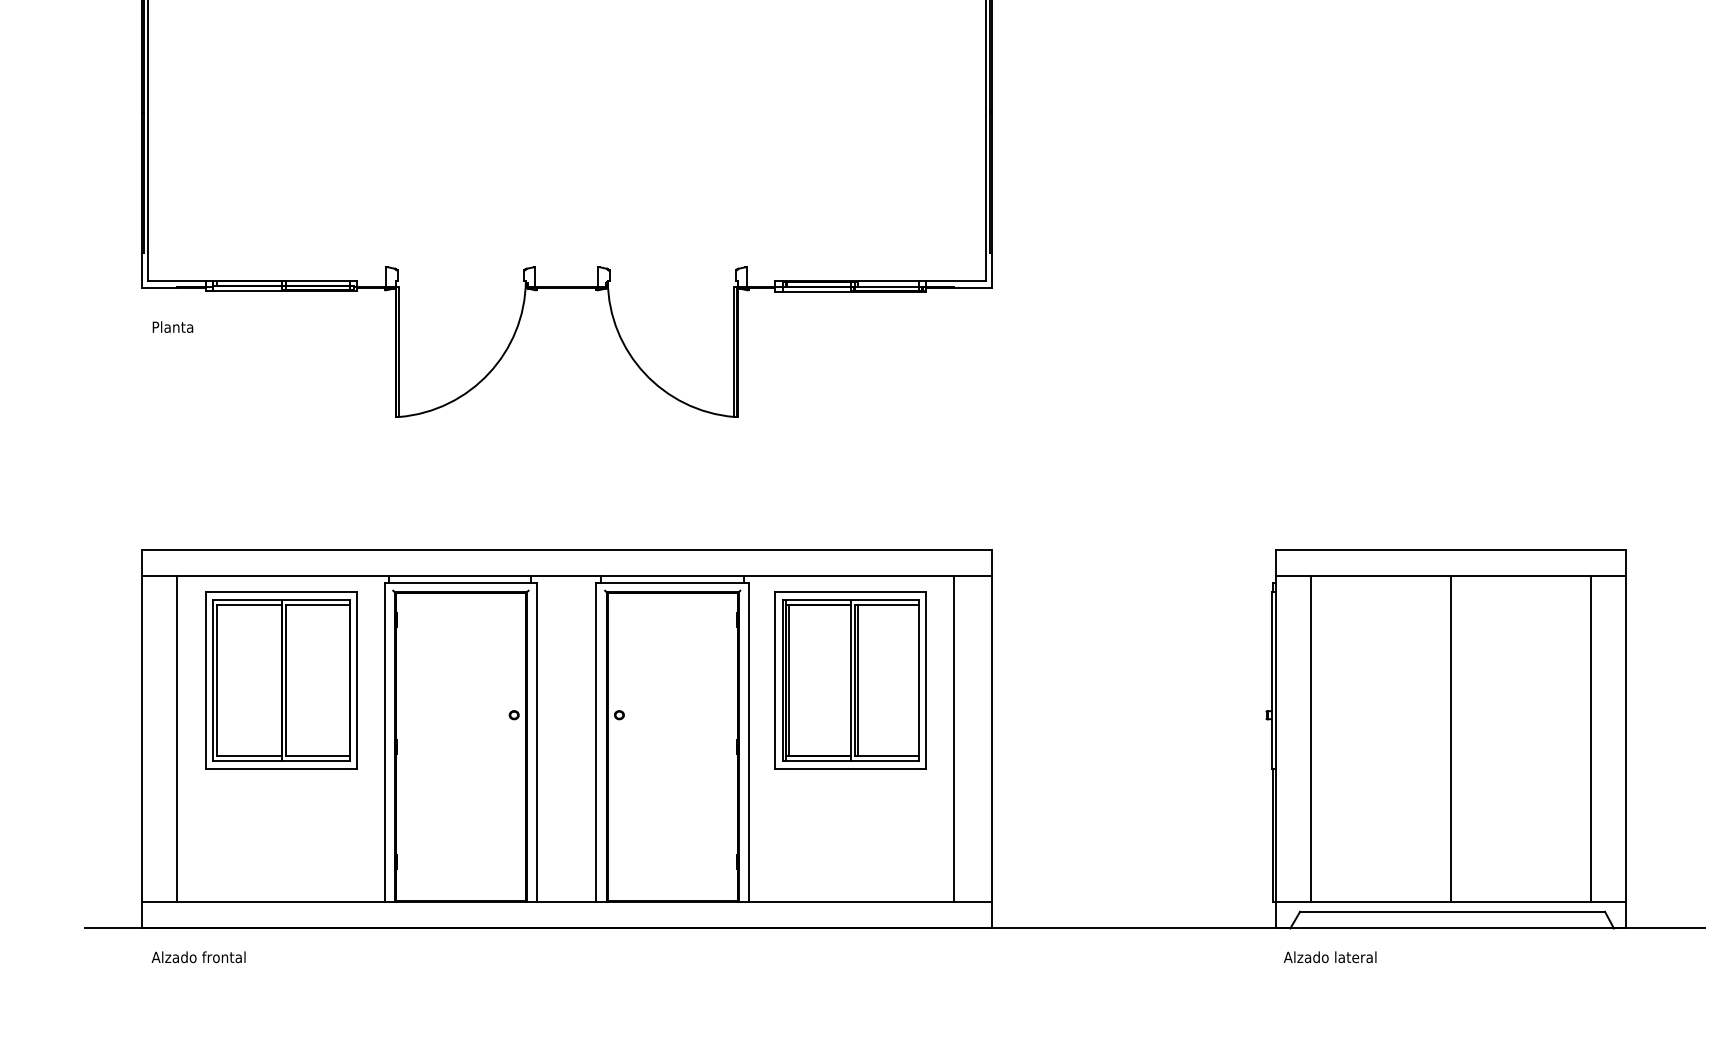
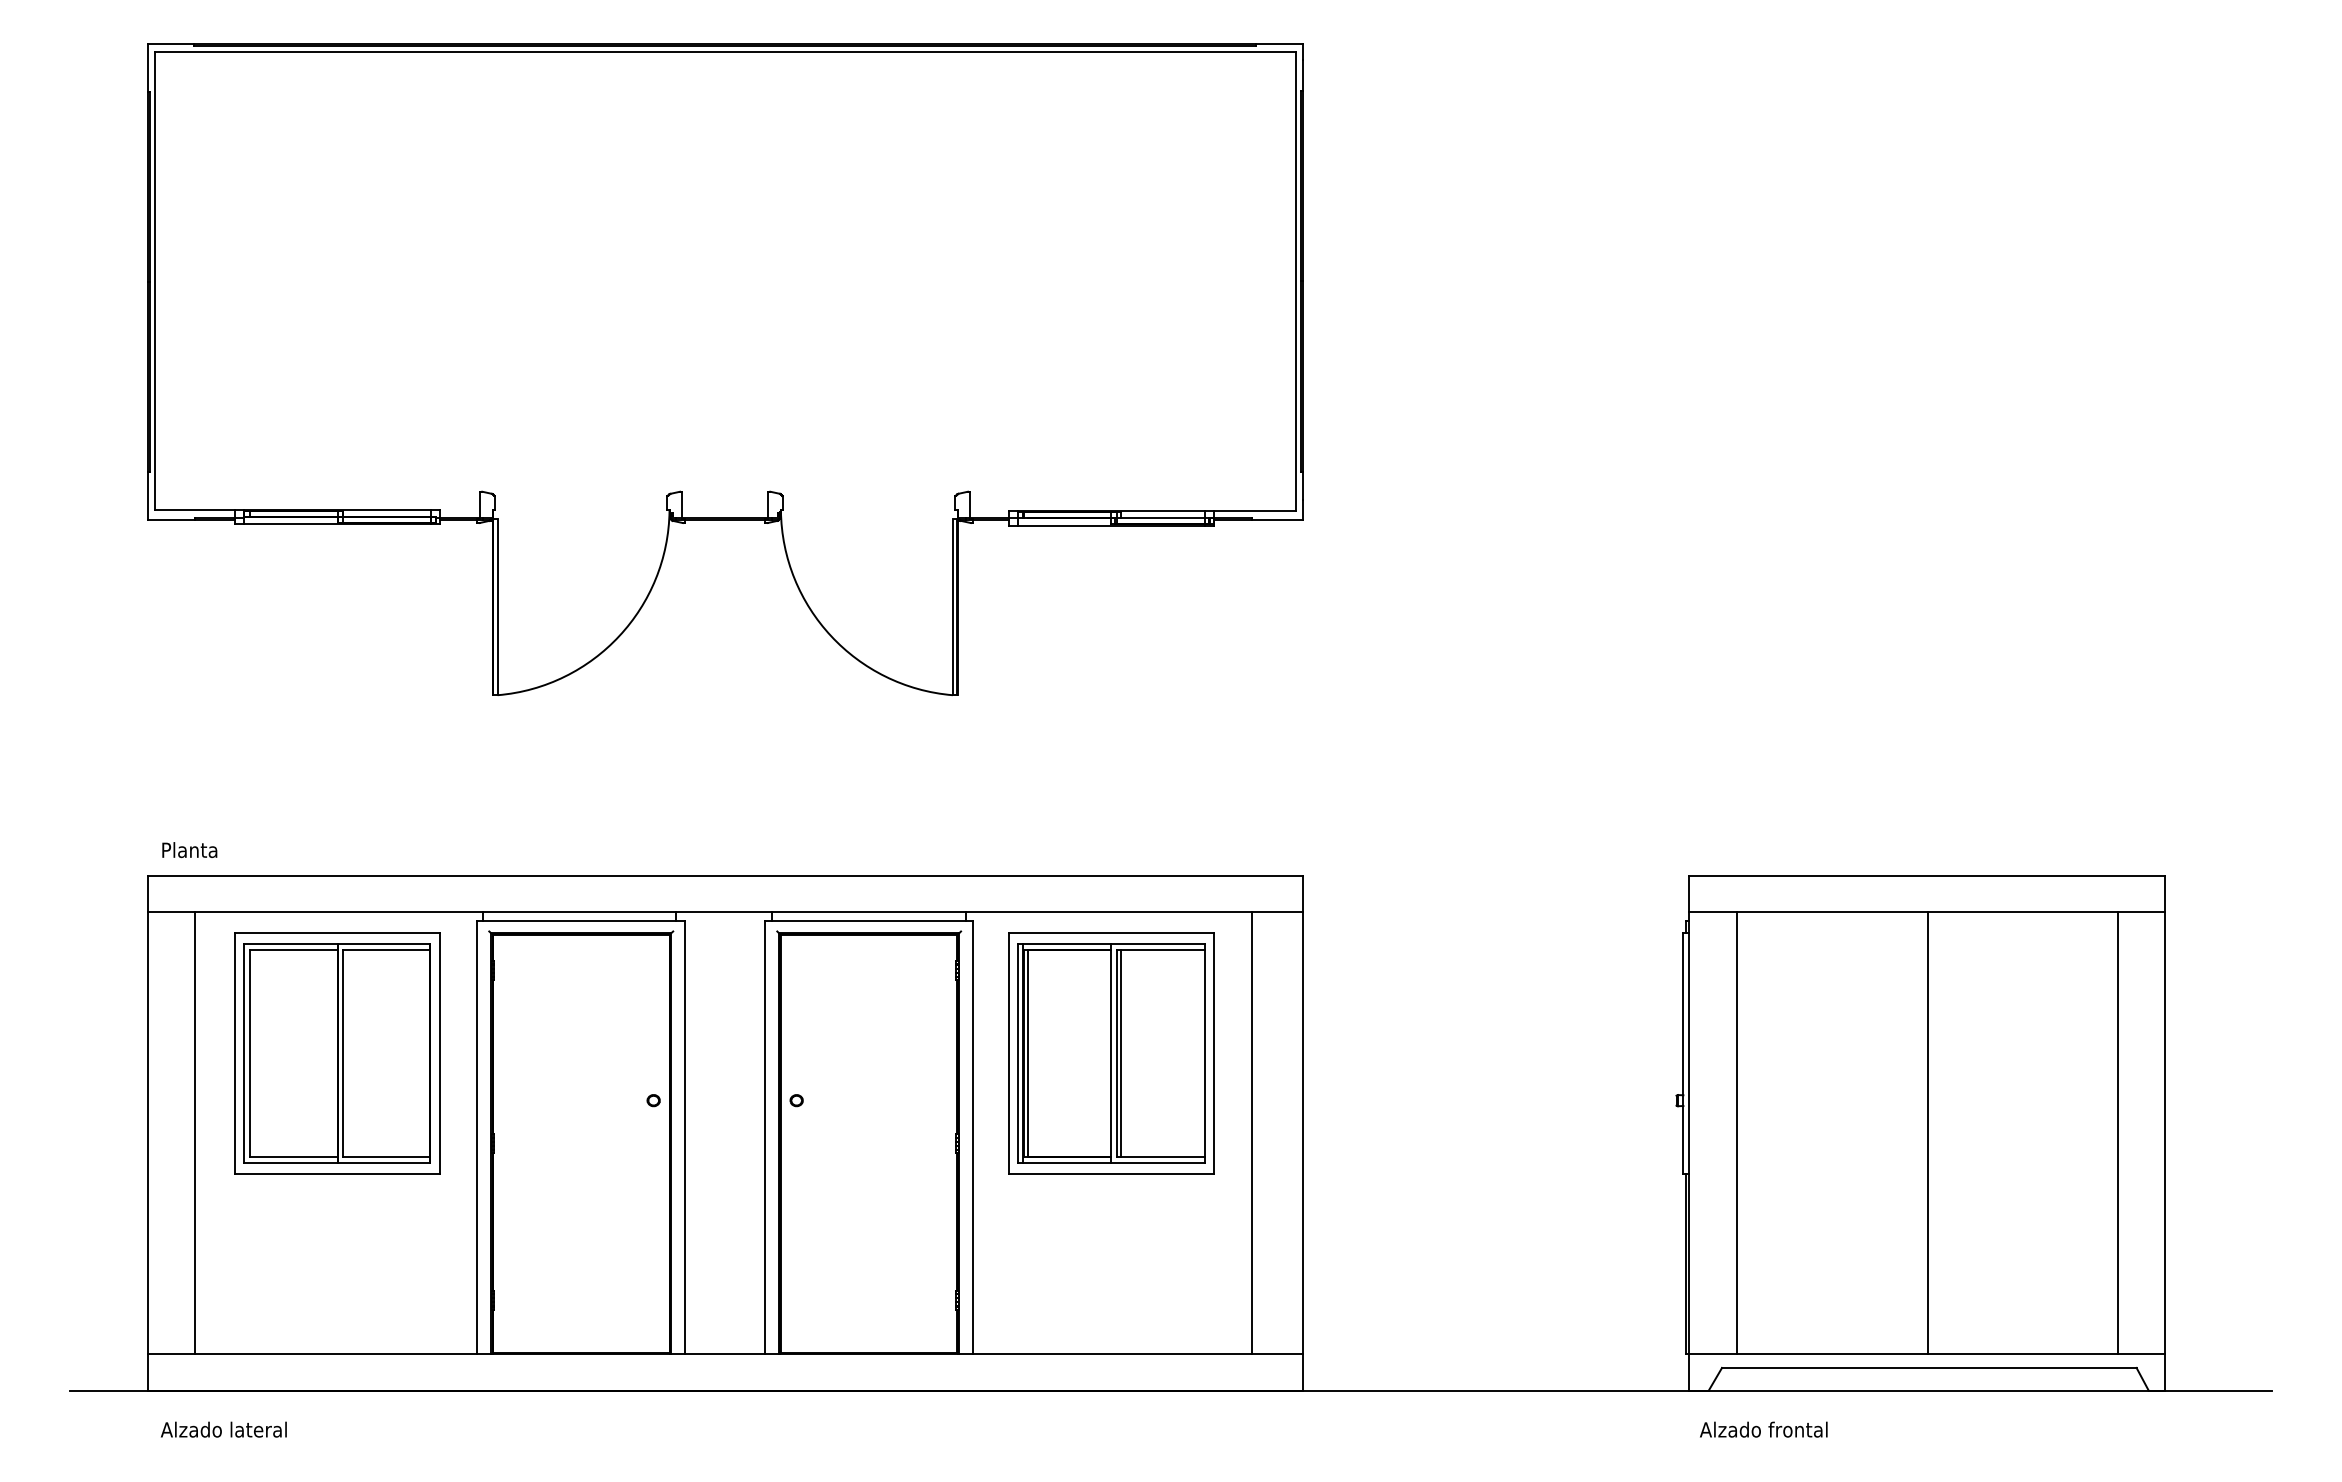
text: (172, 326) -> (189, 849), moved
text: (223, 957) -> (258, 1429), Alzado frontal -> Alzado lateral
text: (1355, 957) -> (1797, 1429), Alzado lateral -> Alzado frontal

